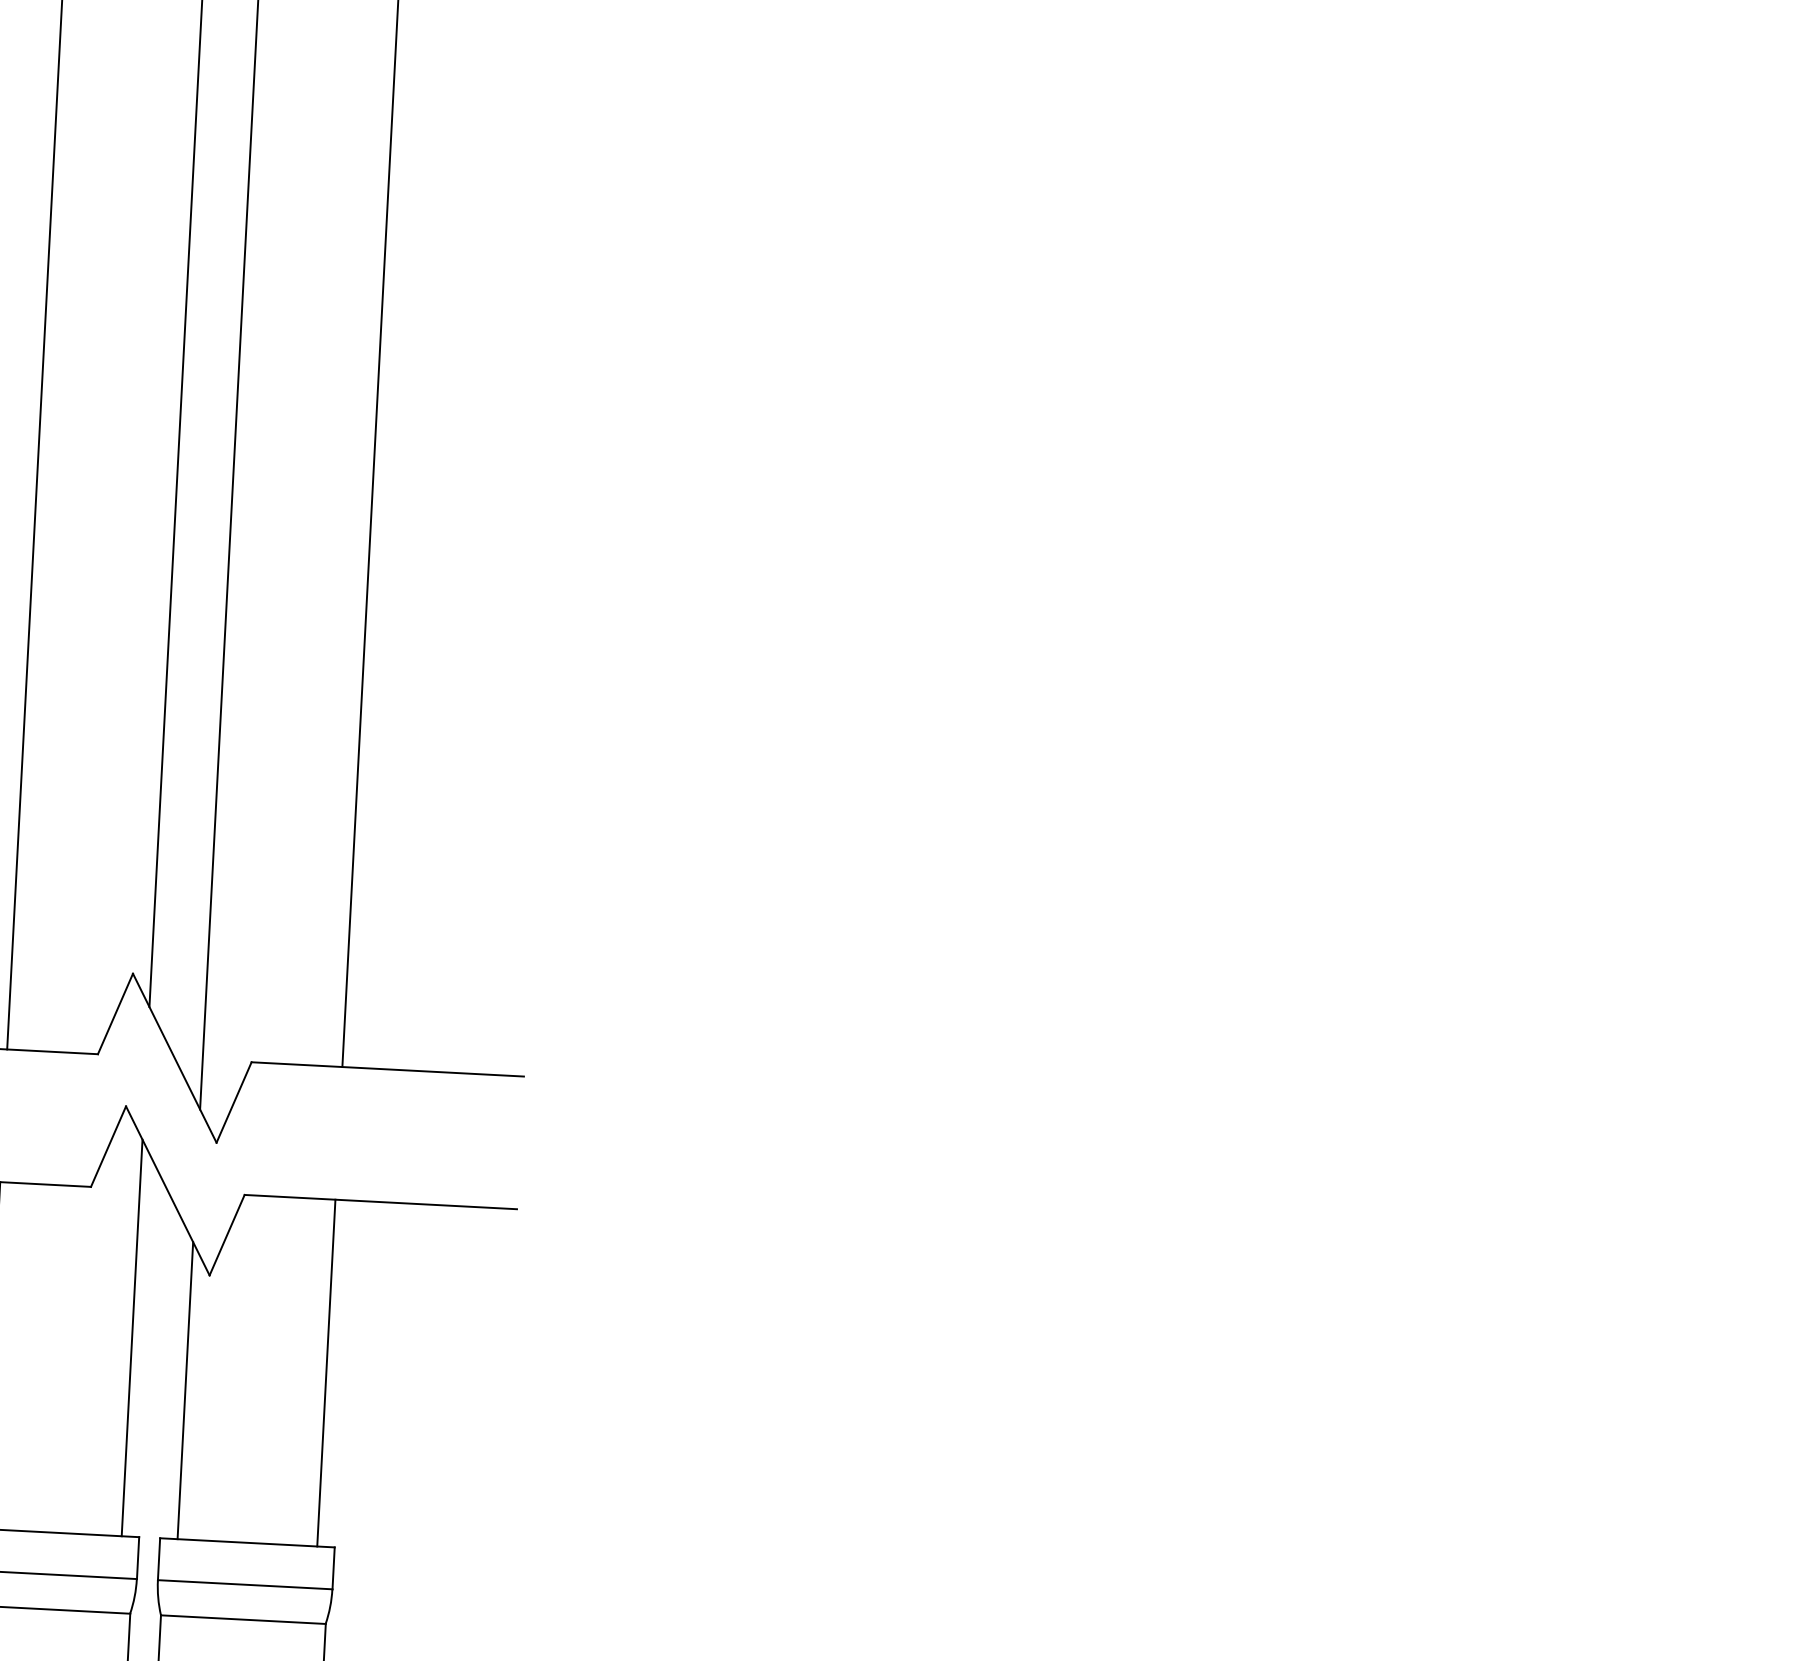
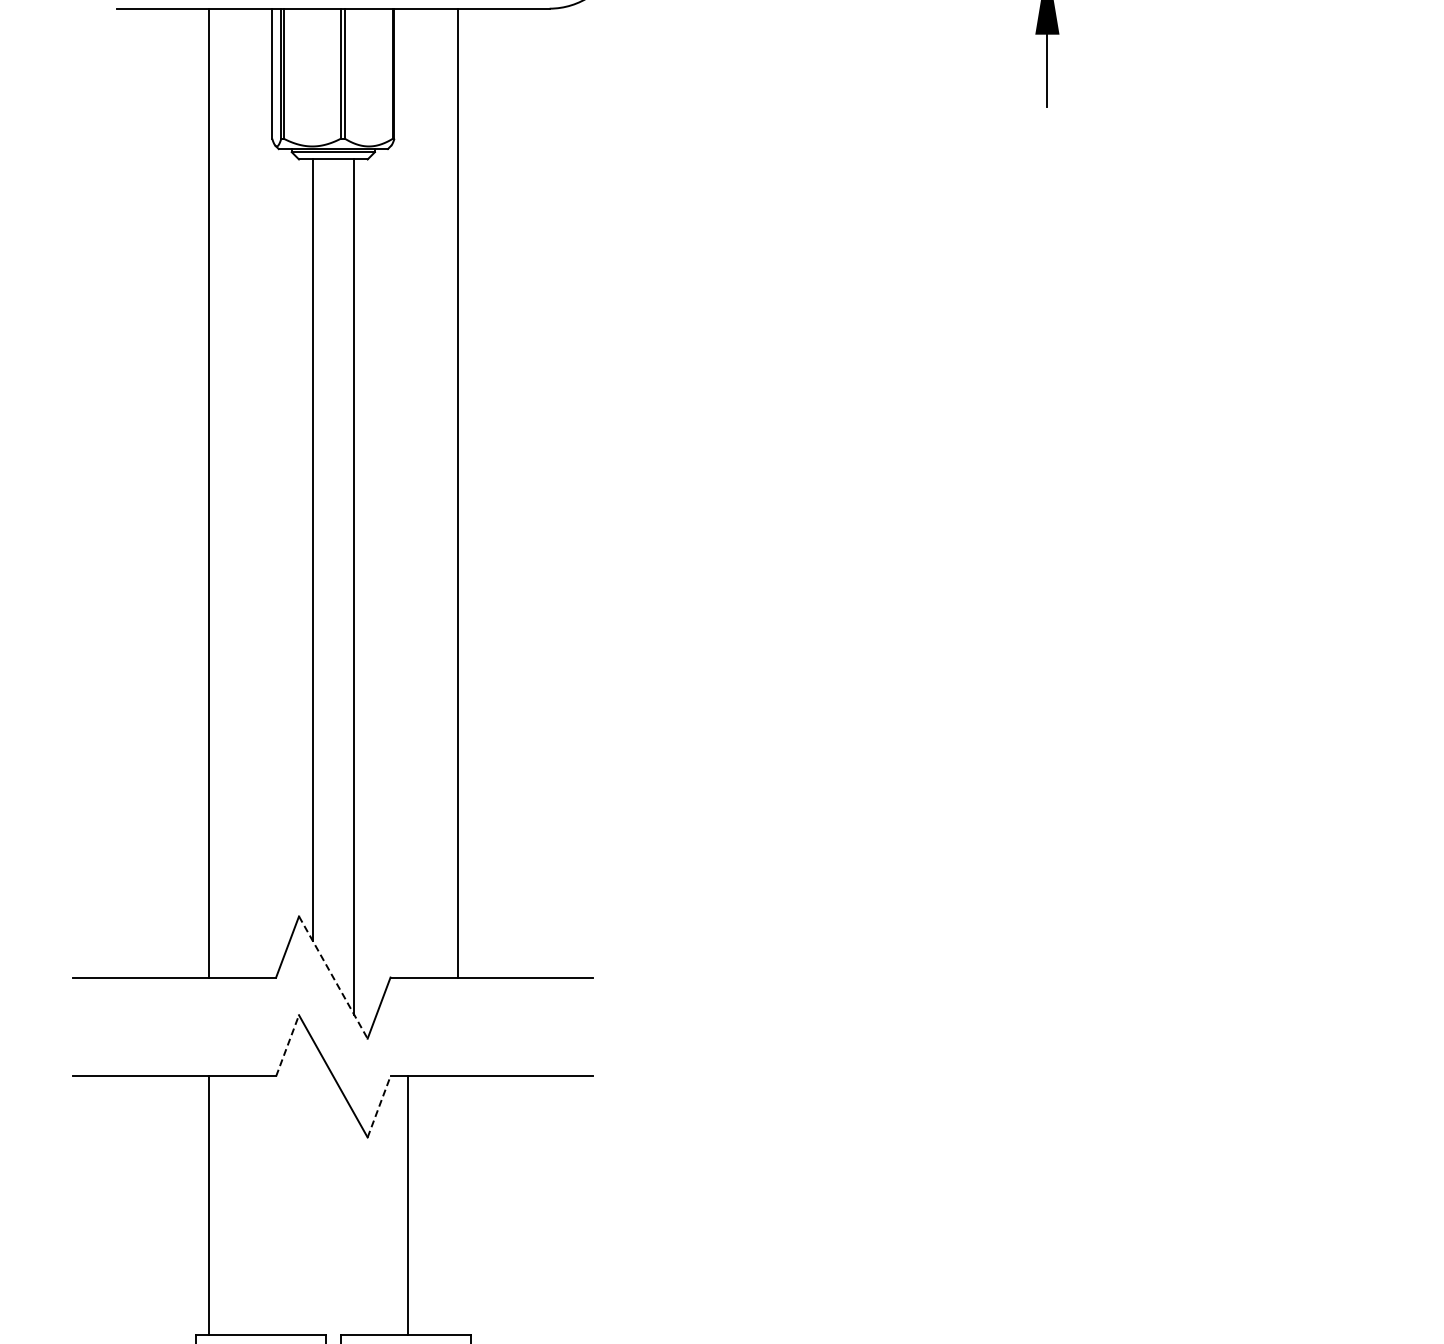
line: (174, 1058) -> (333, 977), solid -> dashed
line: (108, 1146) -> (287, 1045), solid -> dashed
line: (227, 1234) -> (379, 1106), solid -> dashed
line: (132, 1337) -> (312, 1186), removed
line: (326, 1373) -> (408, 1205), moved
line: (185, 1390) -> (354, 1223), removed

